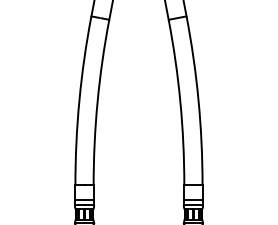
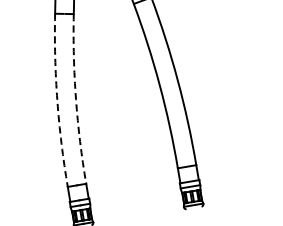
arc: (79, 100) -> (57, 100), solid -> dashed
arc: (97, 102) -> (76, 99), solid -> dashed

